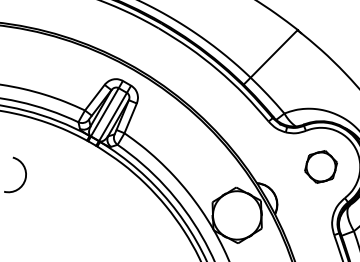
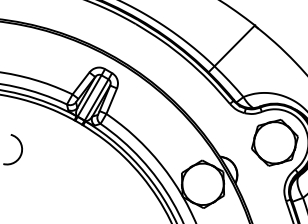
part: (320, 166) -> (274, 142), size x1.67

